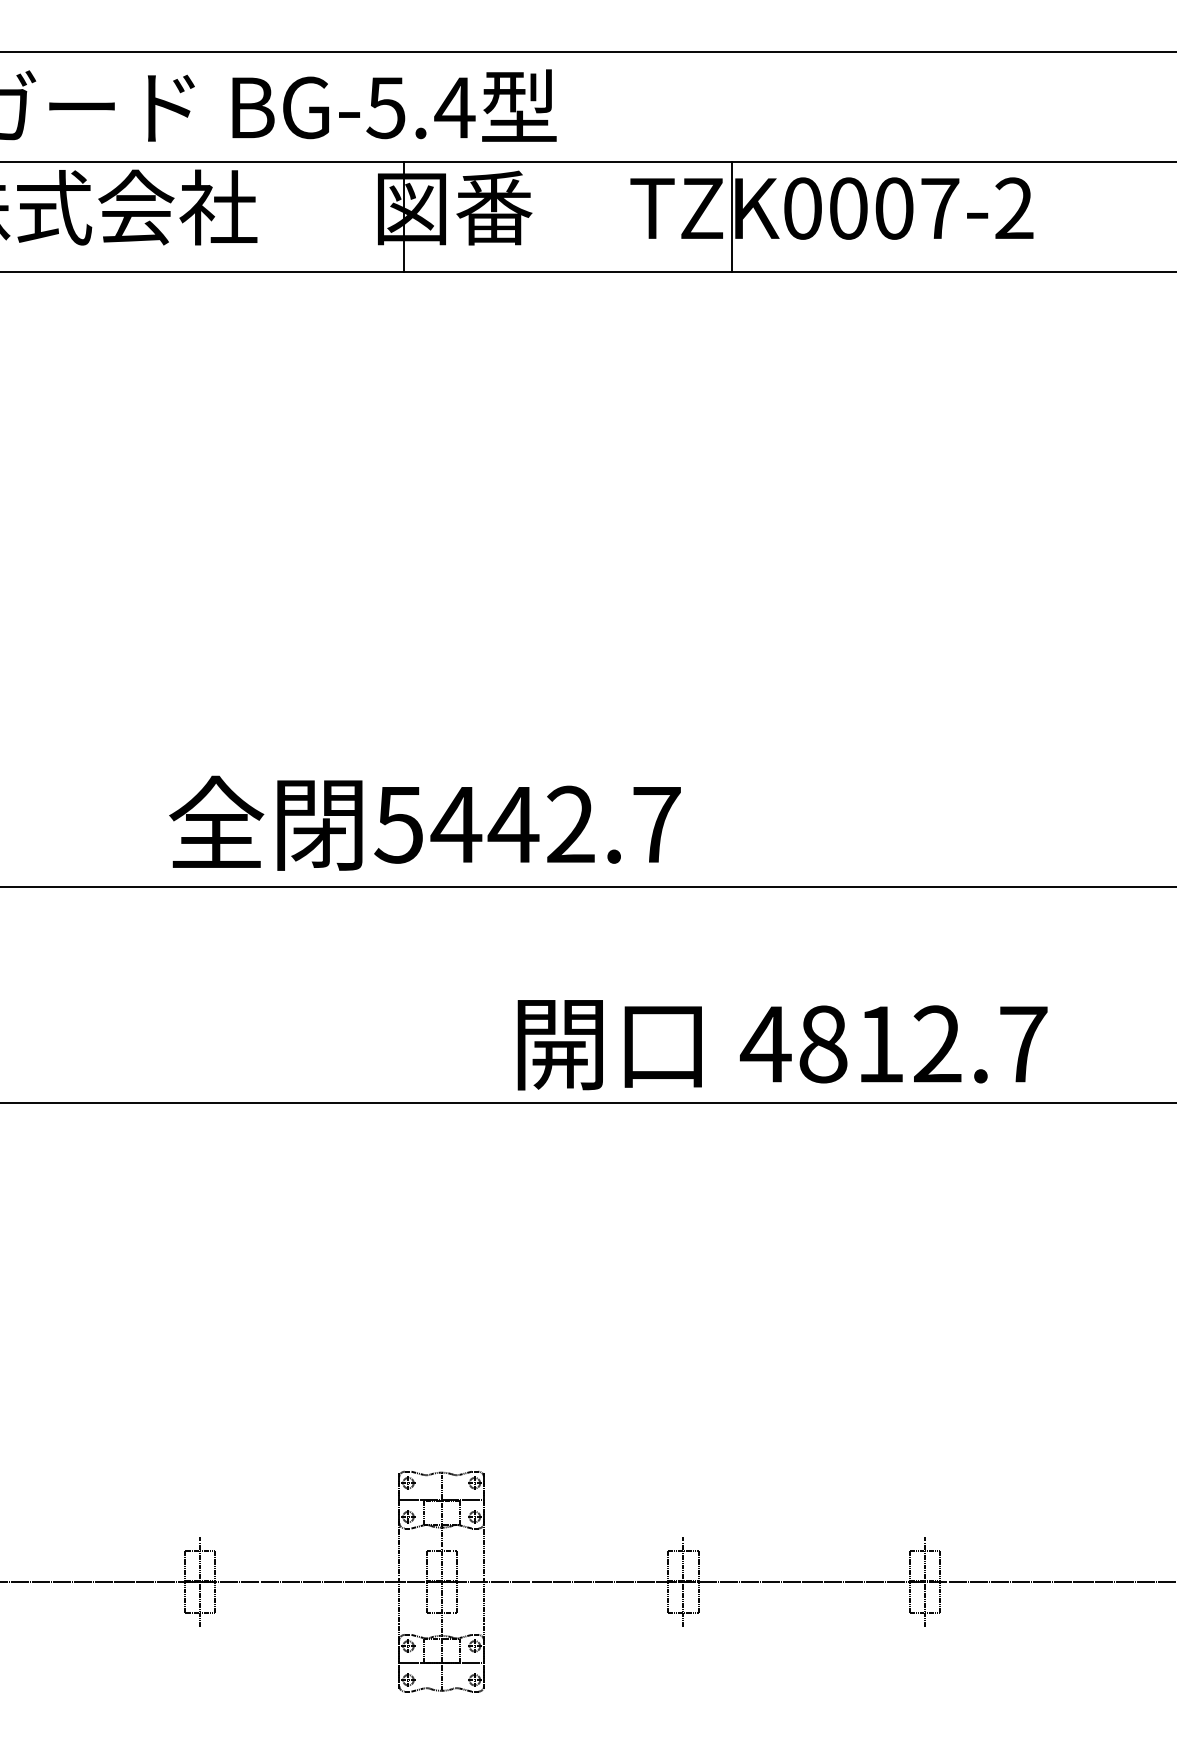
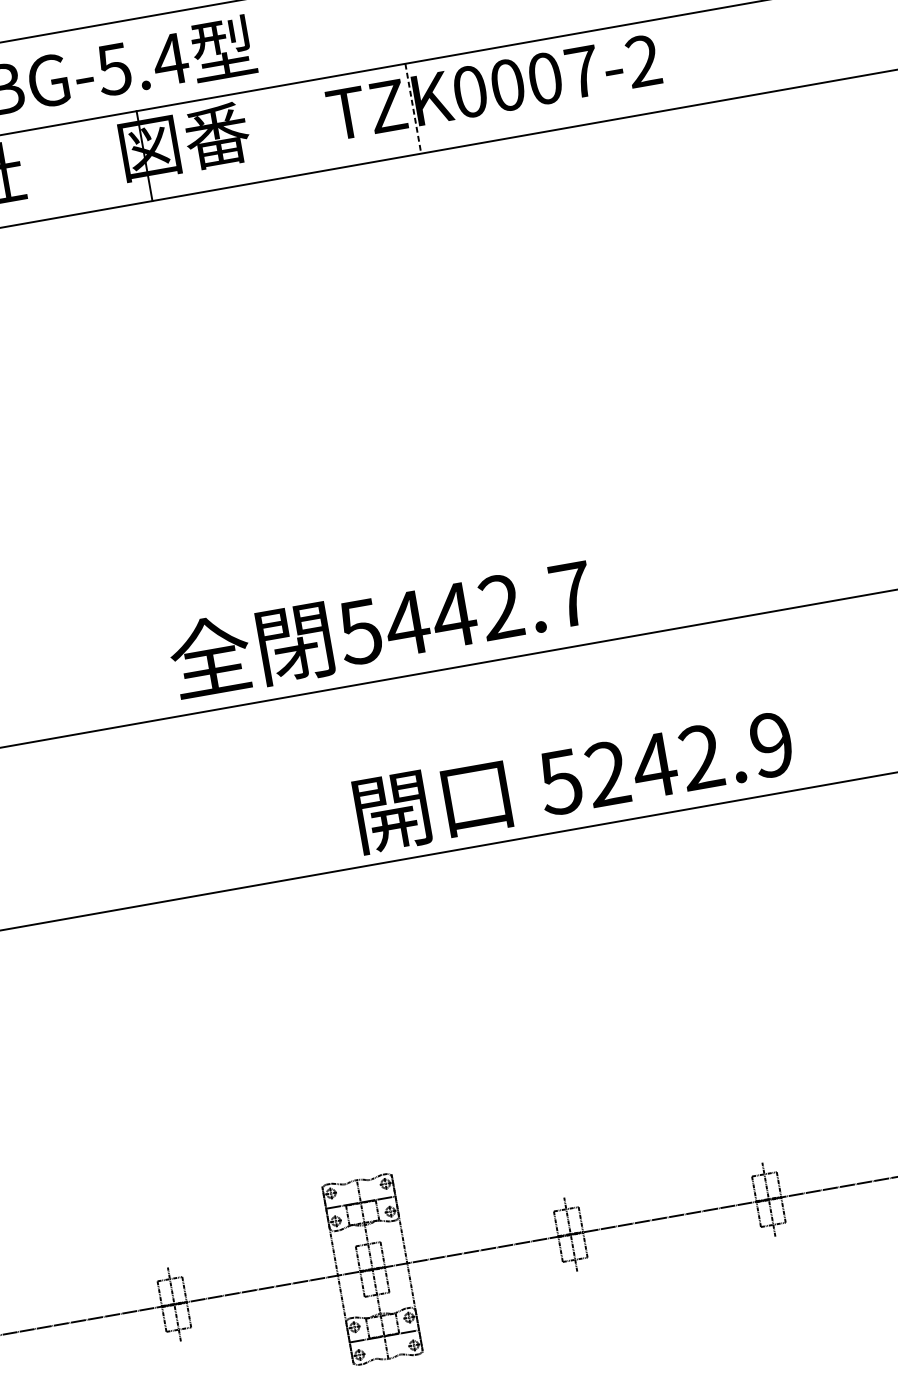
line: (731, 216) -> (412, 108), solid -> dashed
text: (424, 822) -> (380, 626), moved
text: (893, 1044) -> (665, 763), 4812.7 -> 5242.9

